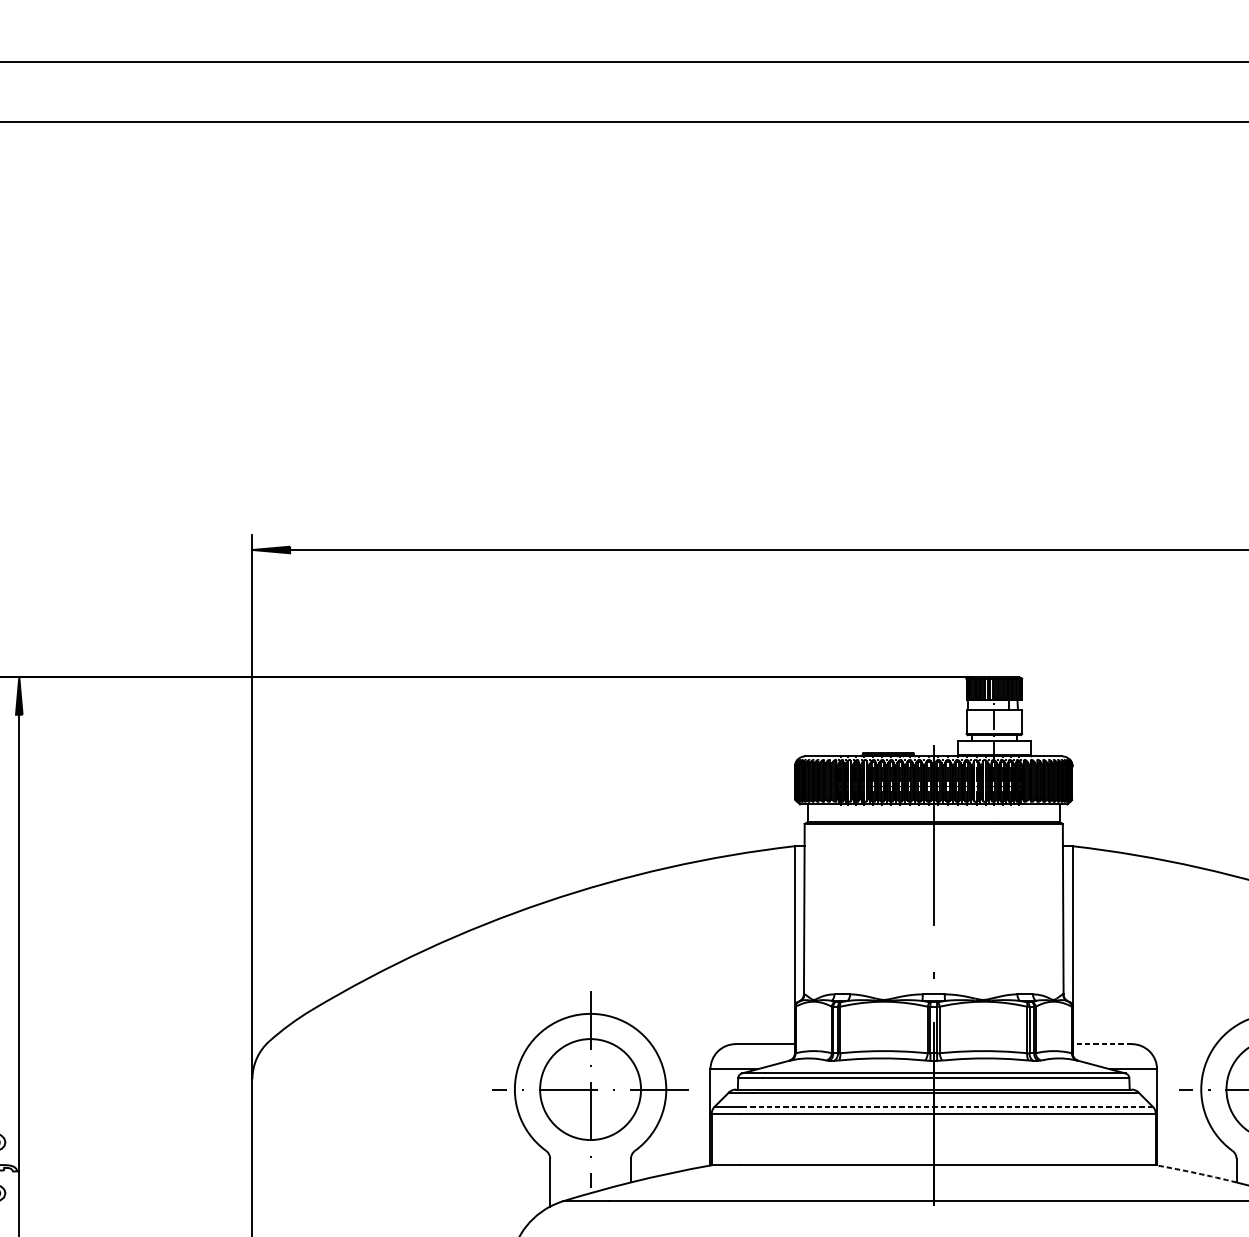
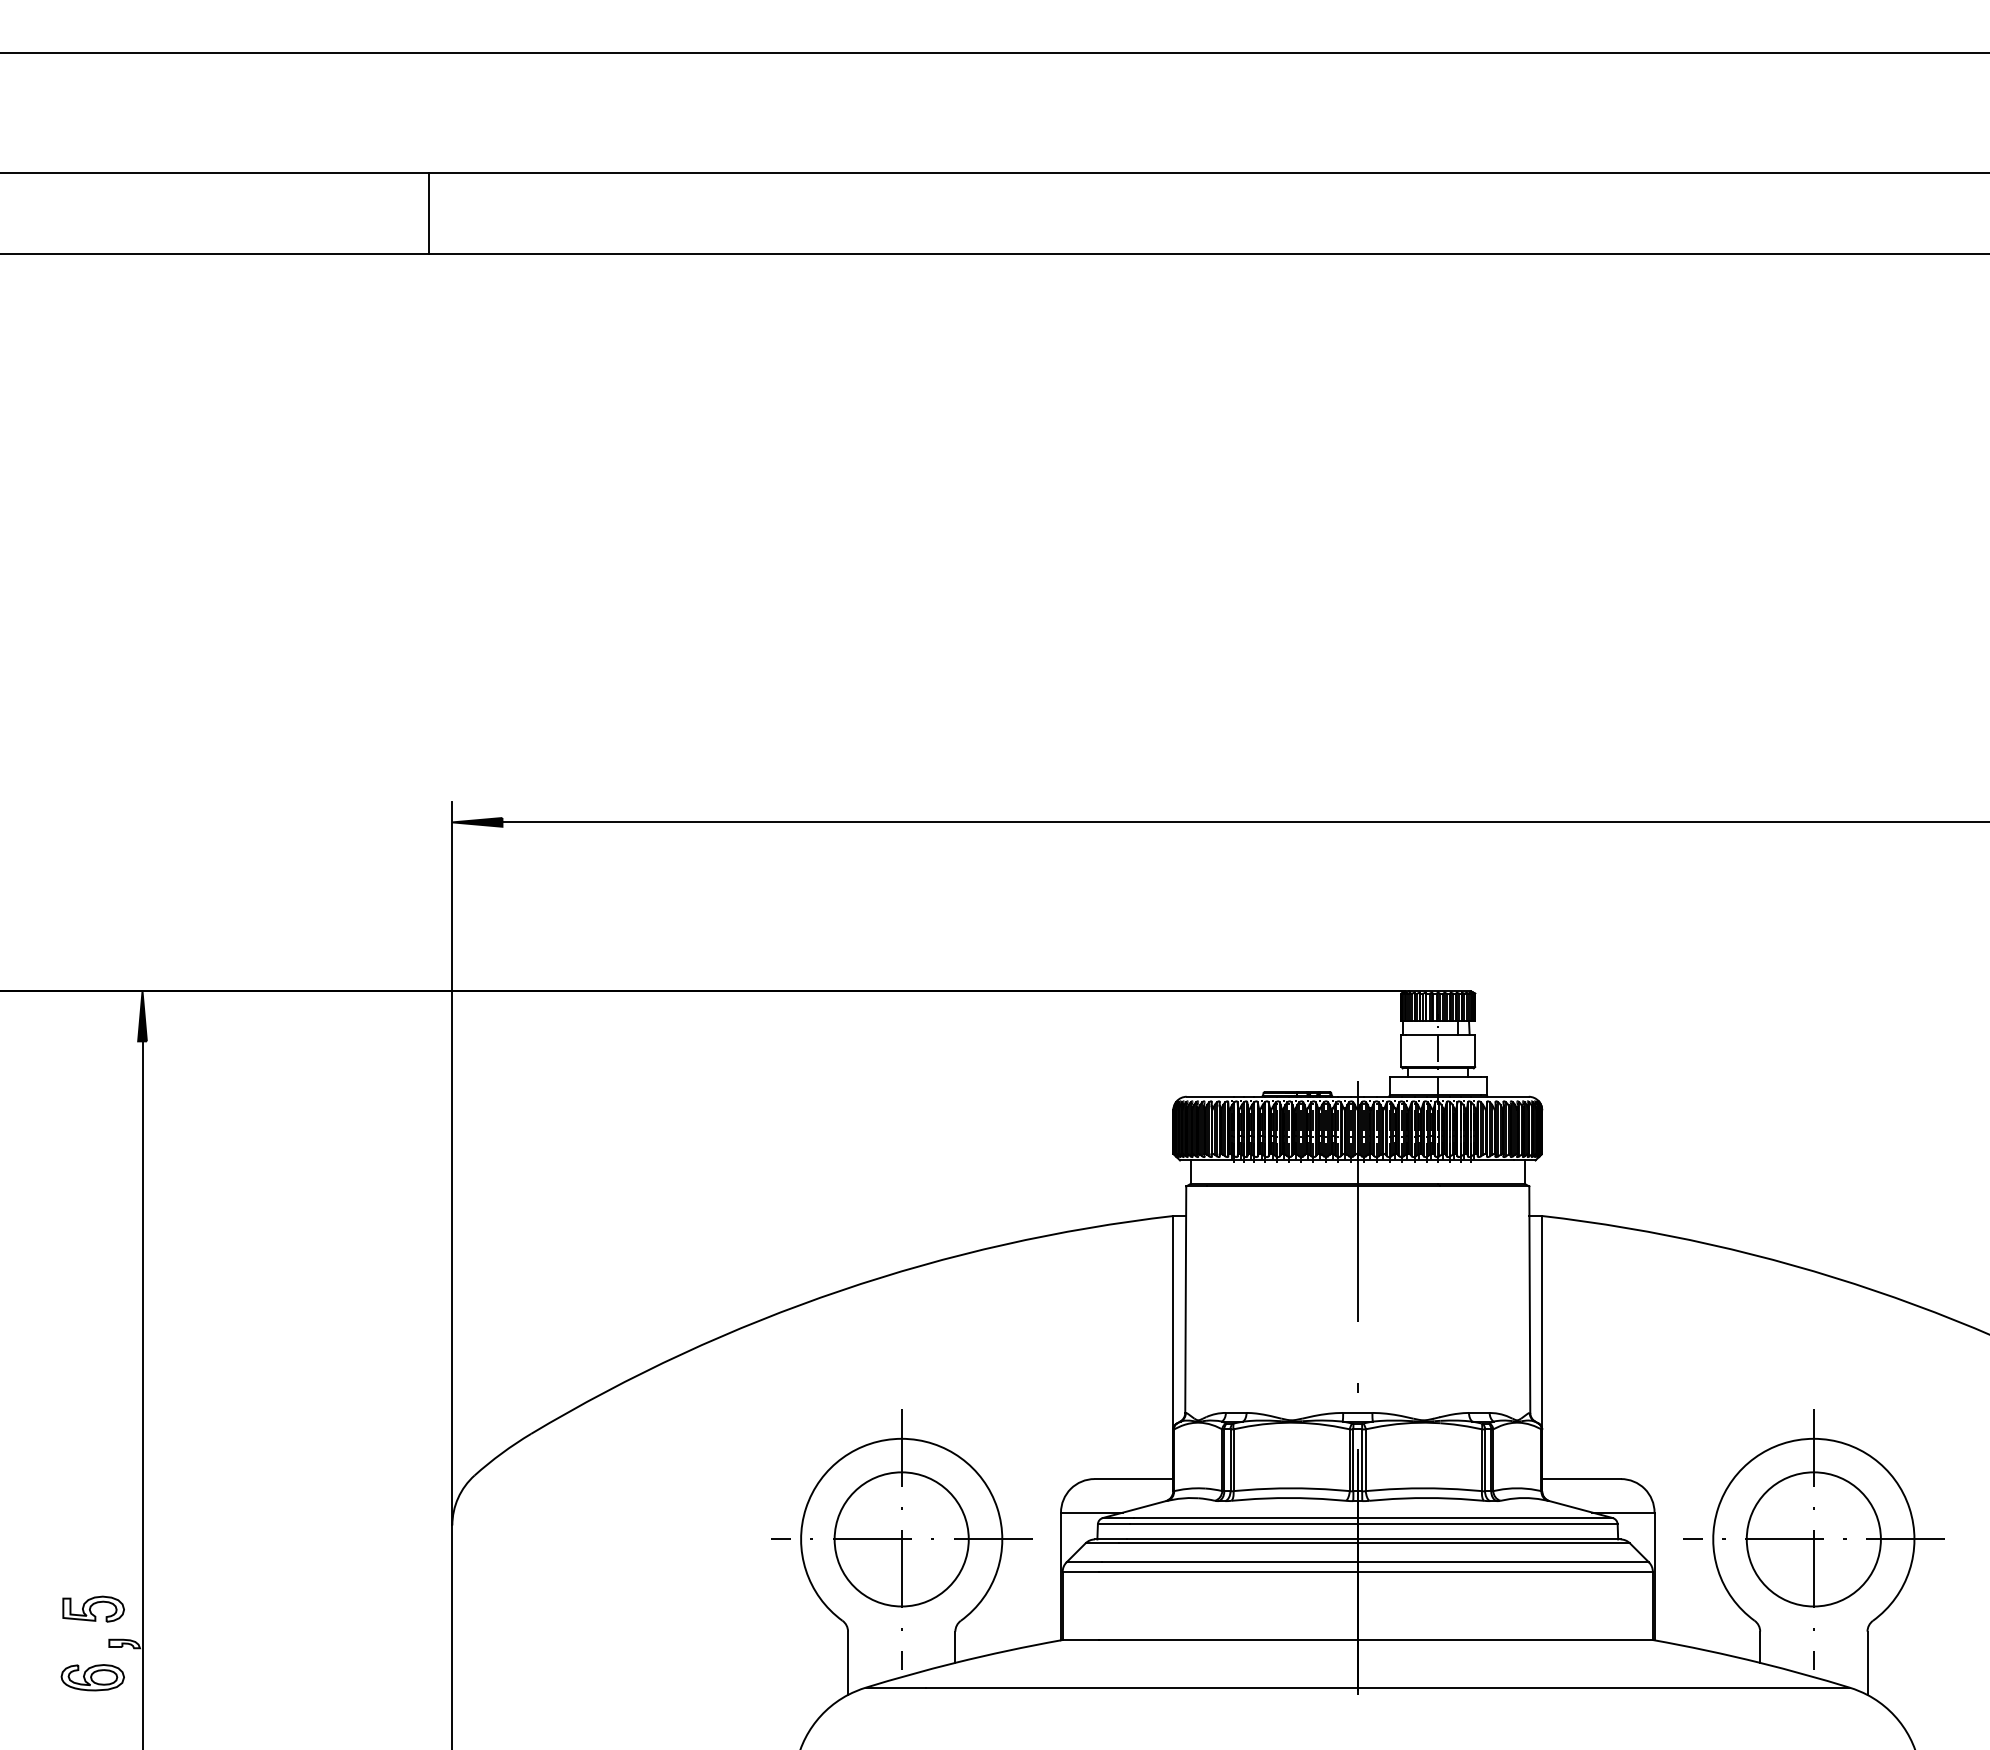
line: (235, 91) -> (429, 213), added
line: (1102, 1044) -> (1581, 1479), dashed -> solid
line: (947, 1106) -> (1375, 1562), dashed -> solid
arc: (1196, 1173) -> (1706, 1650), dashed -> solid

